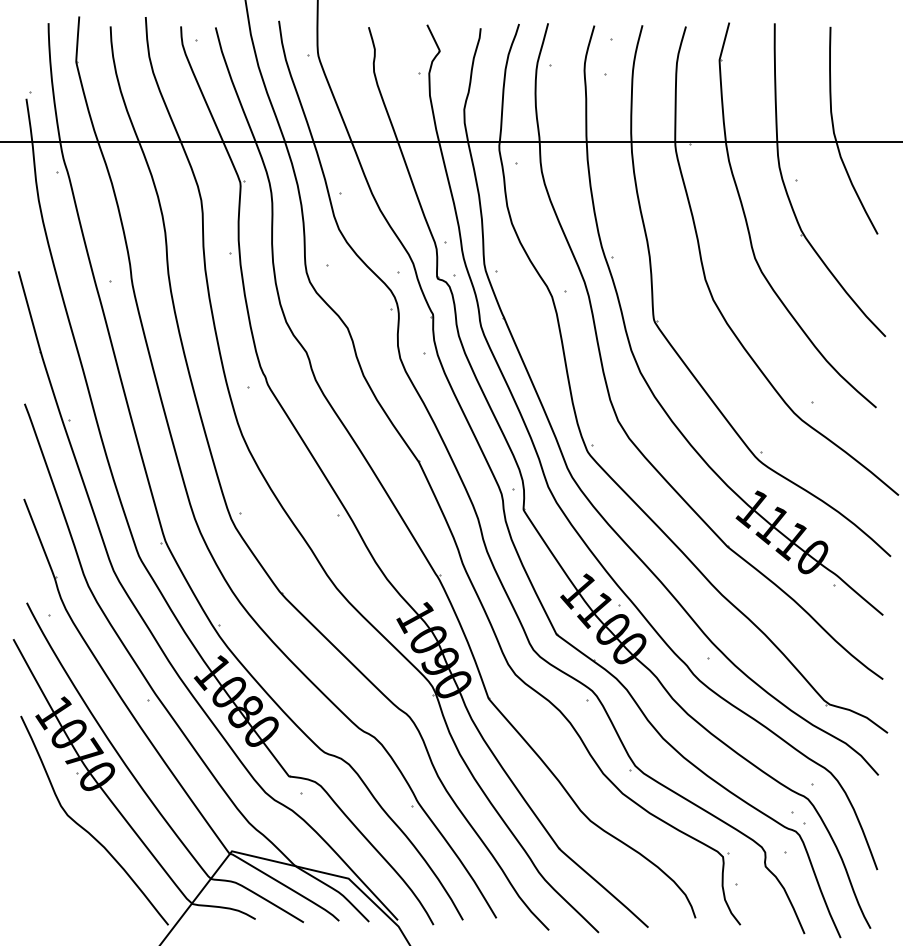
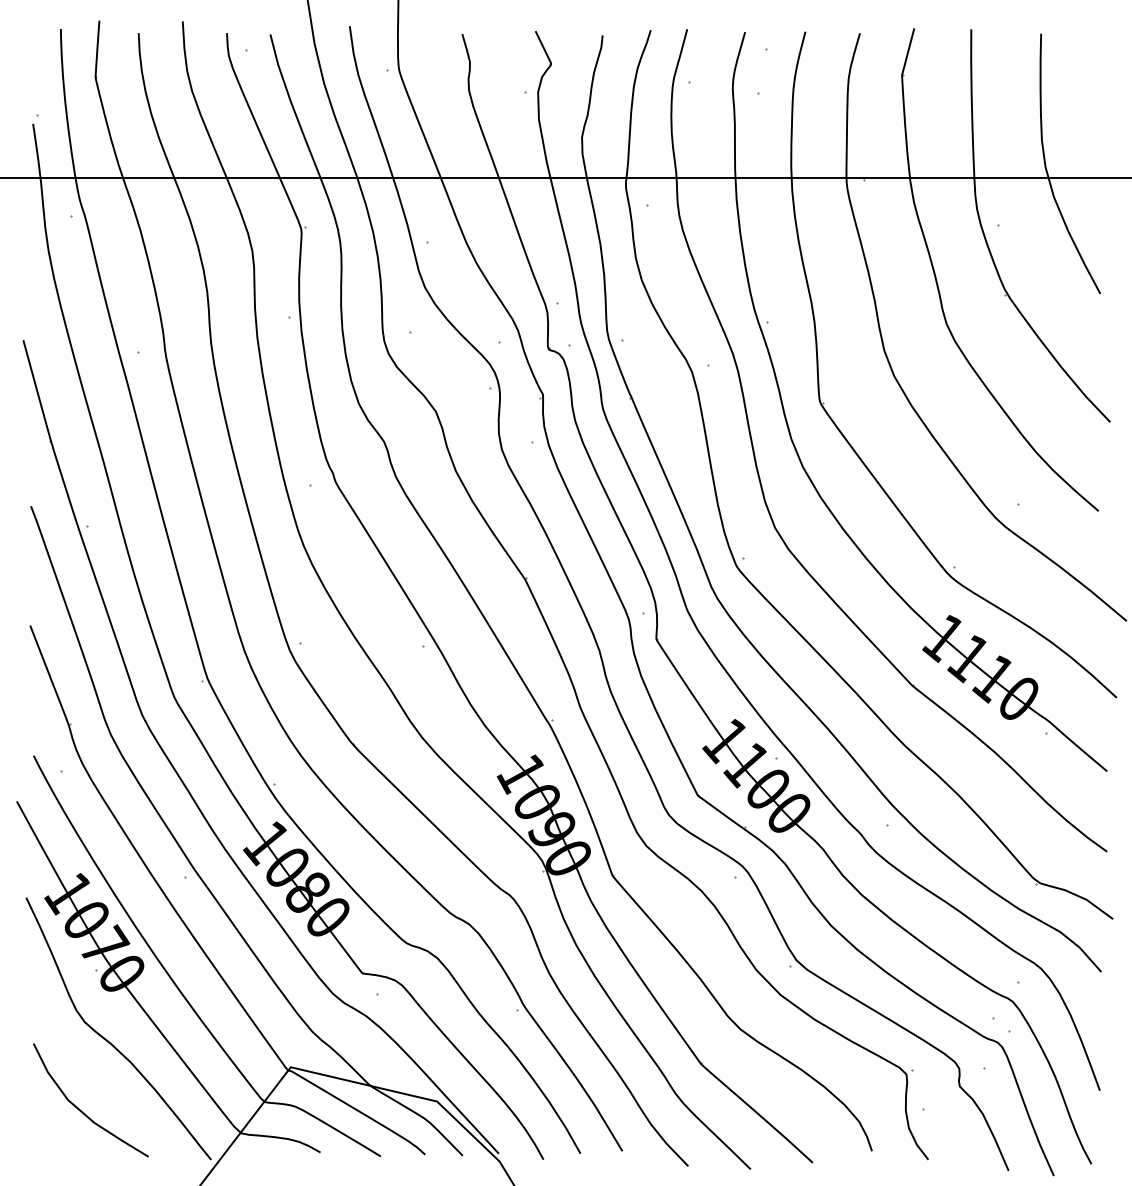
curve: (65, 885) -> (82, 1110), added

